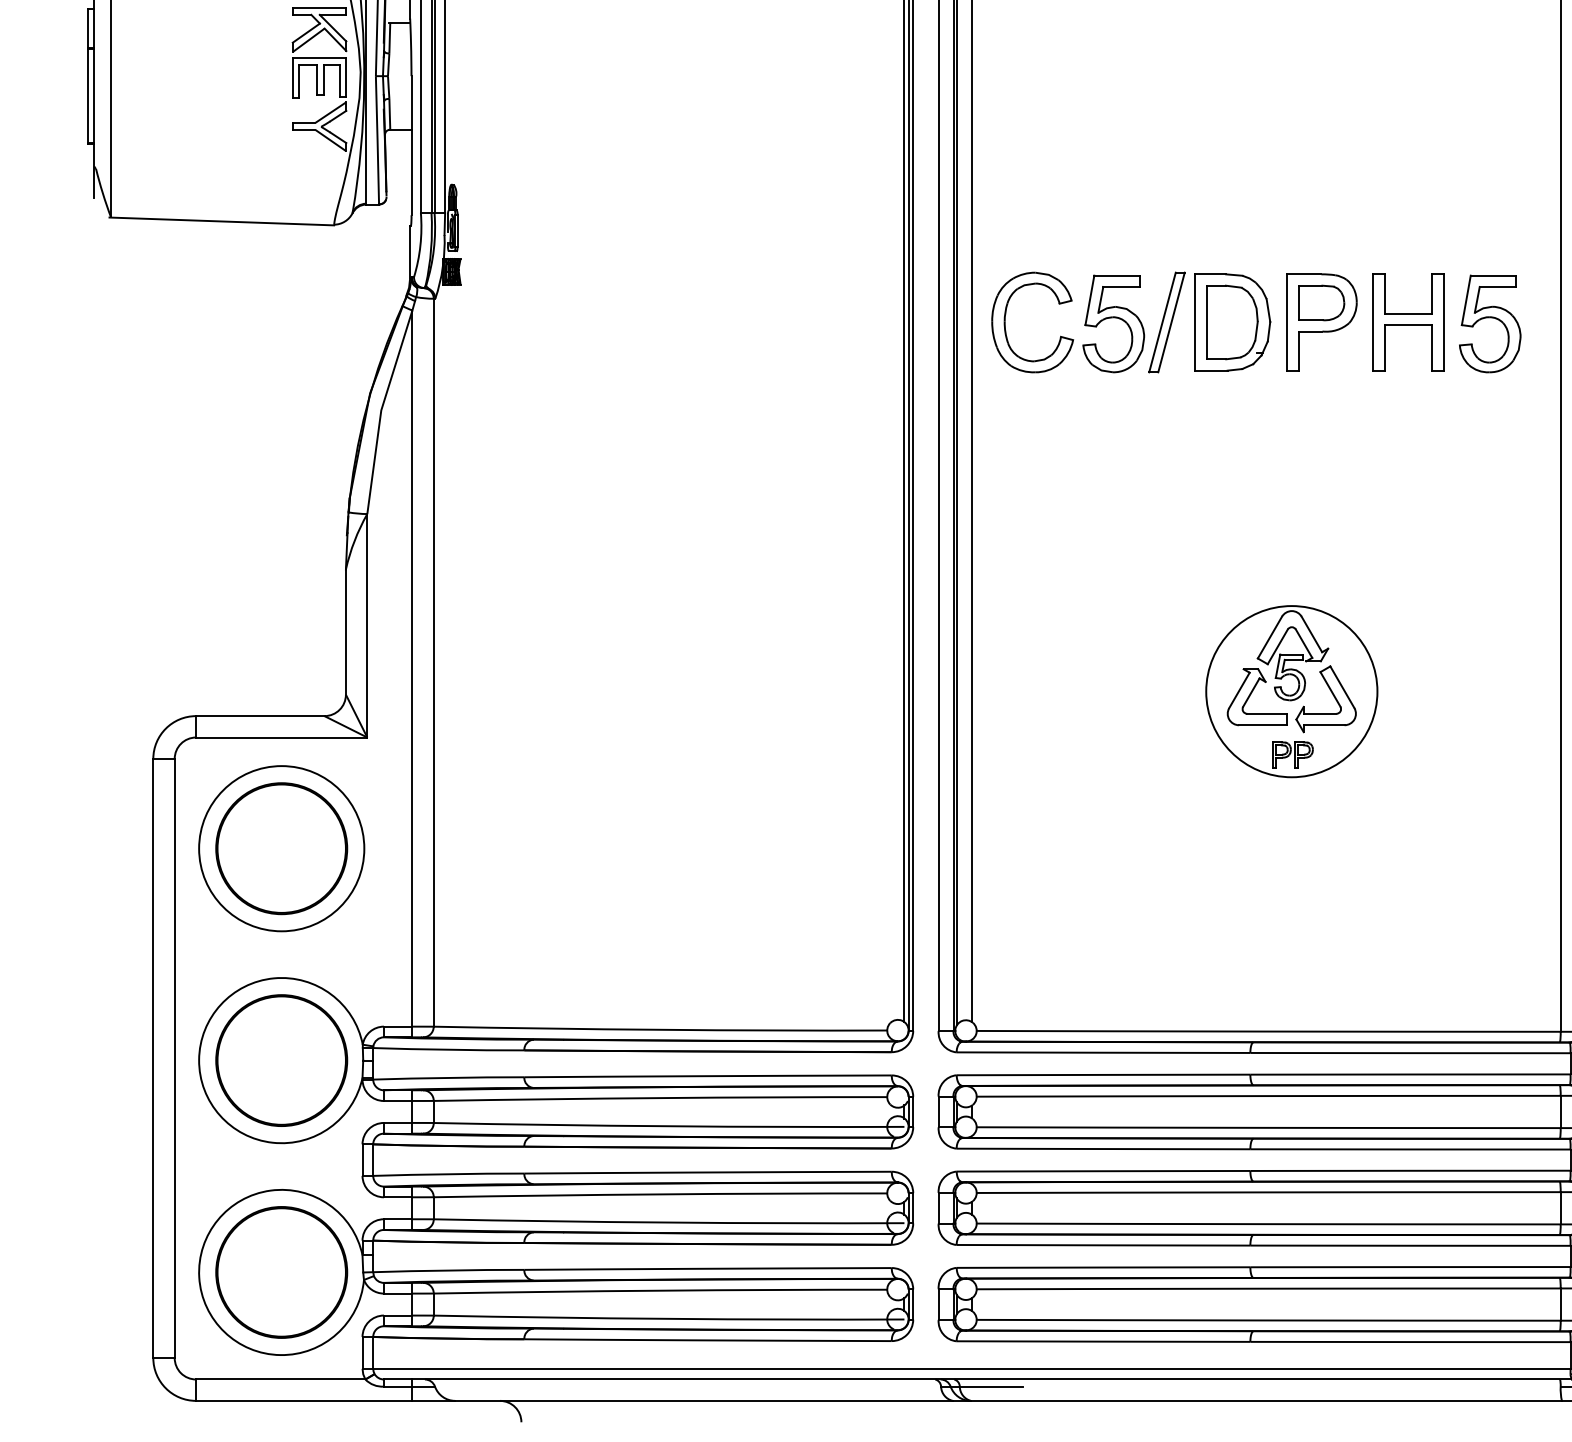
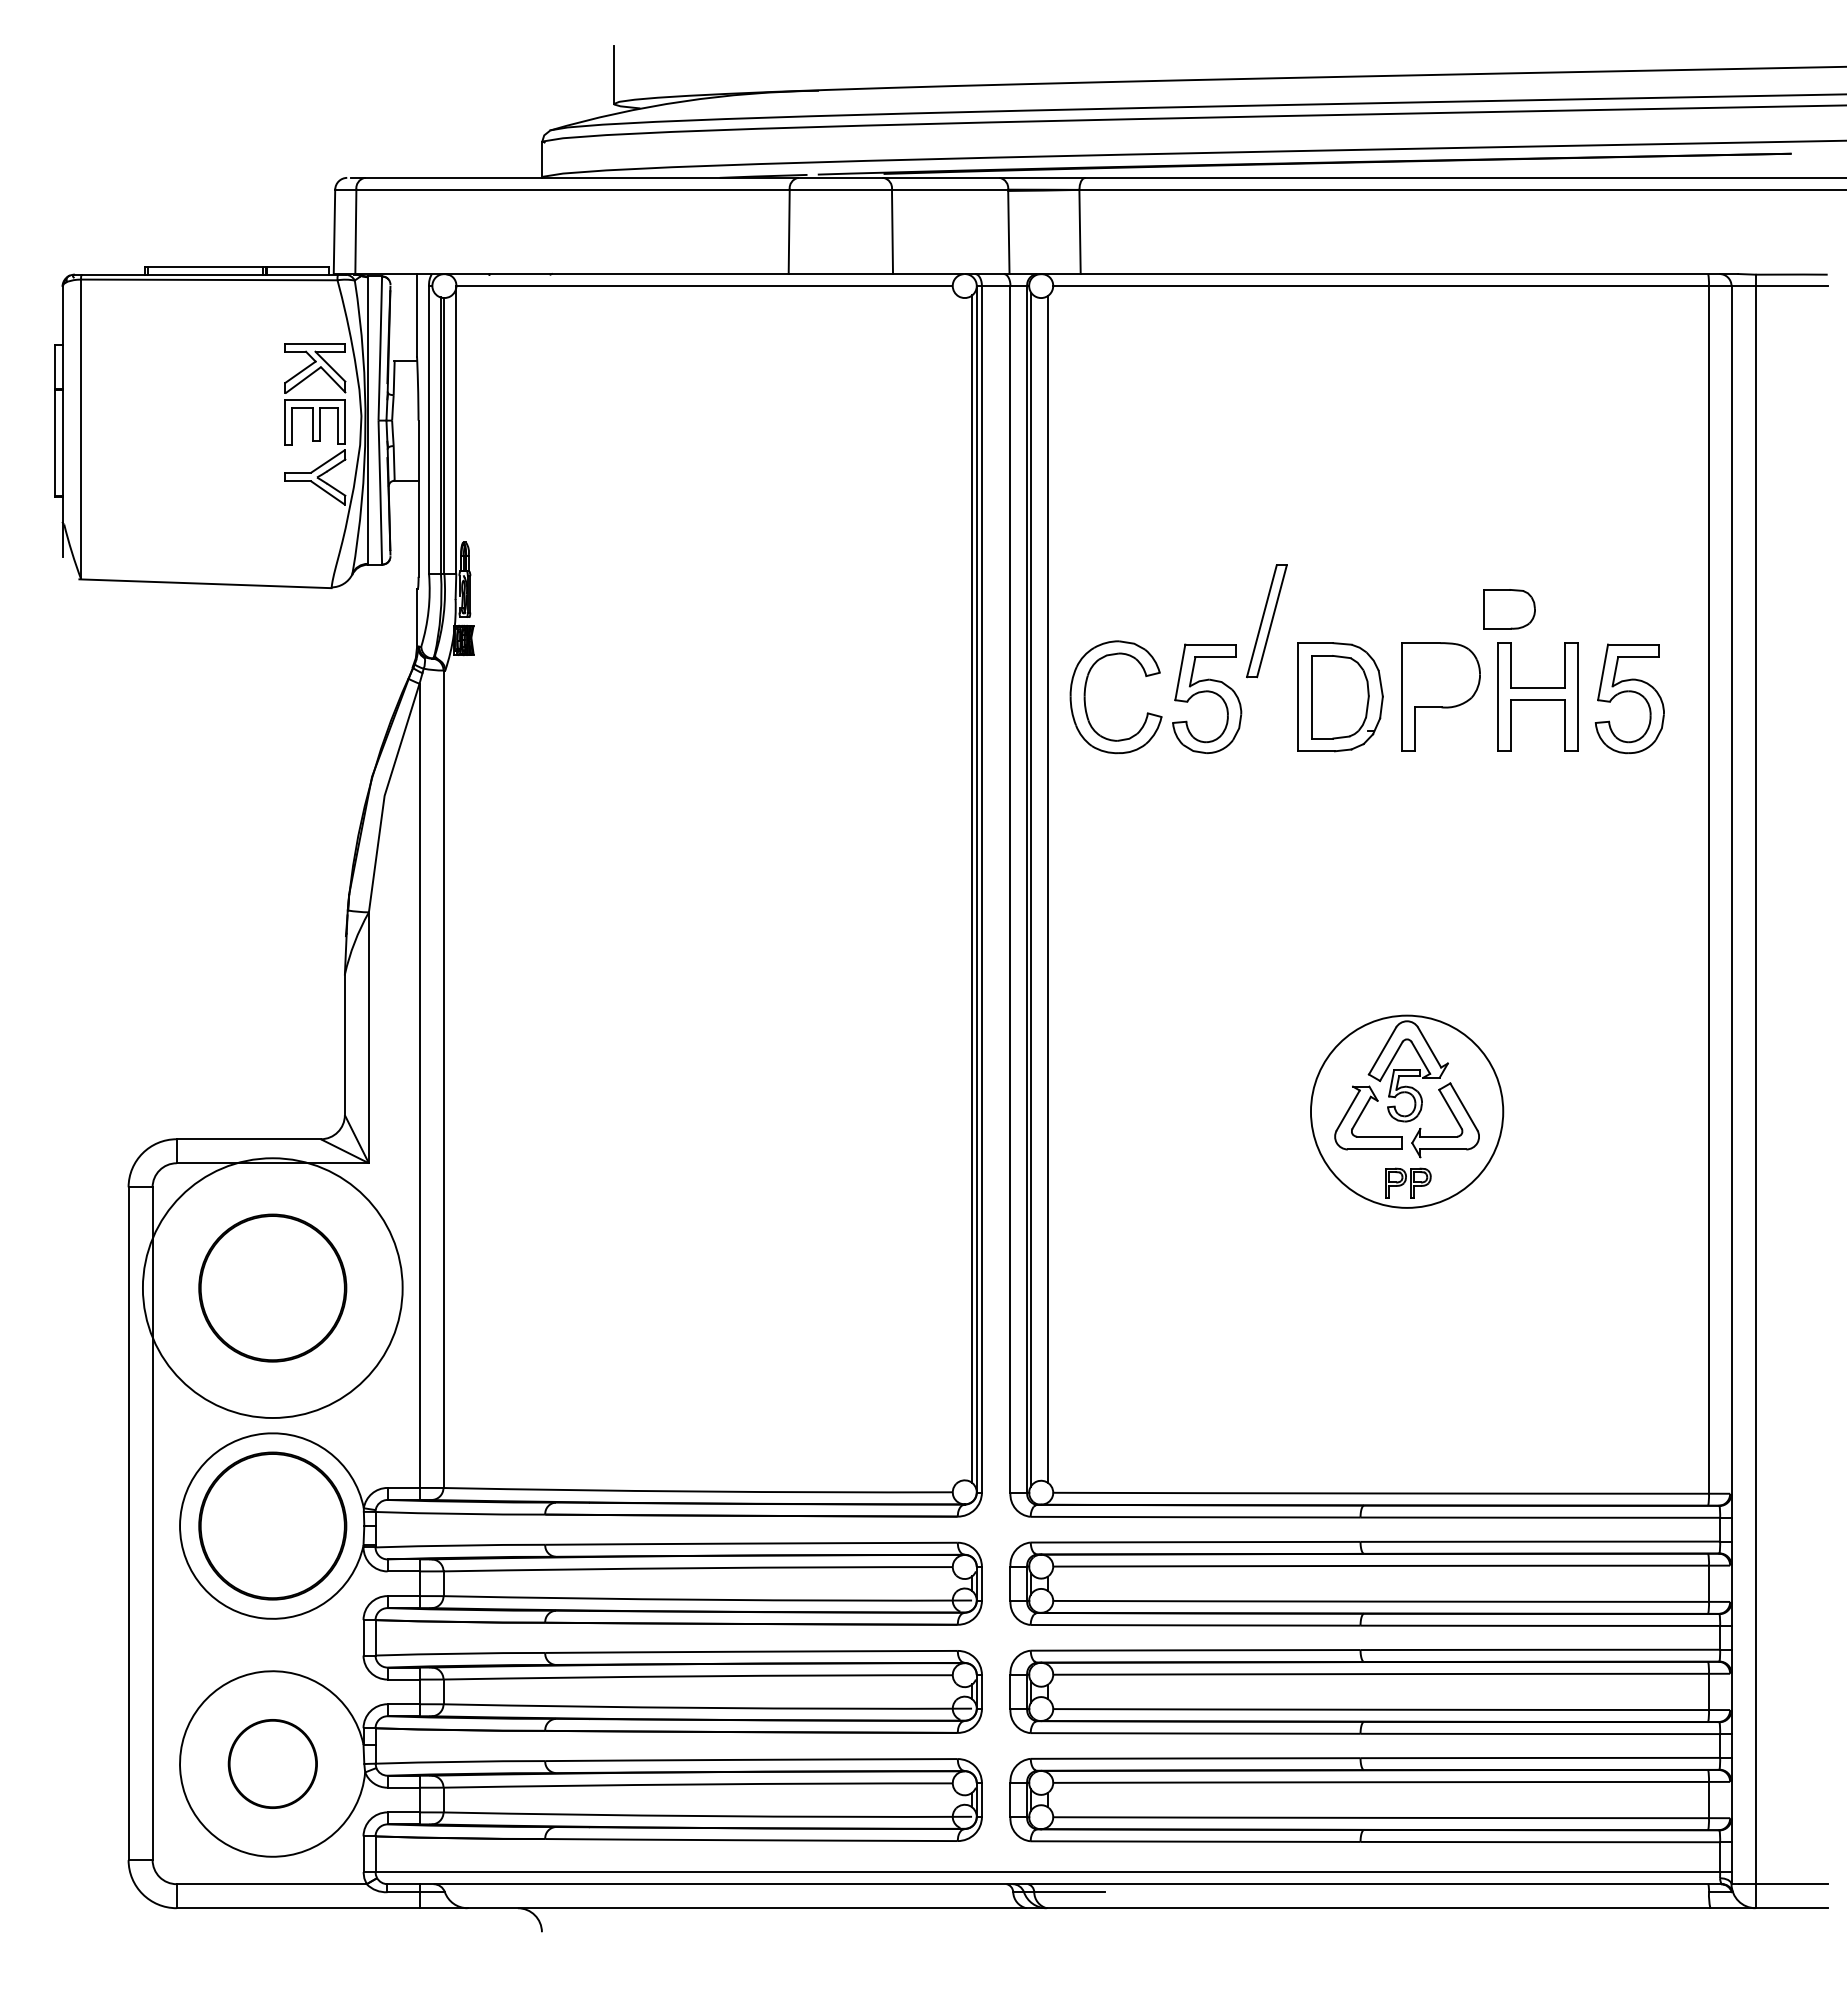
part: (1321, 303) -> (1509, 609), moved
part: (1166, 322) -> (1266, 621), moved
circle: (281, 848) -> (272, 1287), size x1.4
part: (281, 1272) -> (272, 1763), size x0.6

